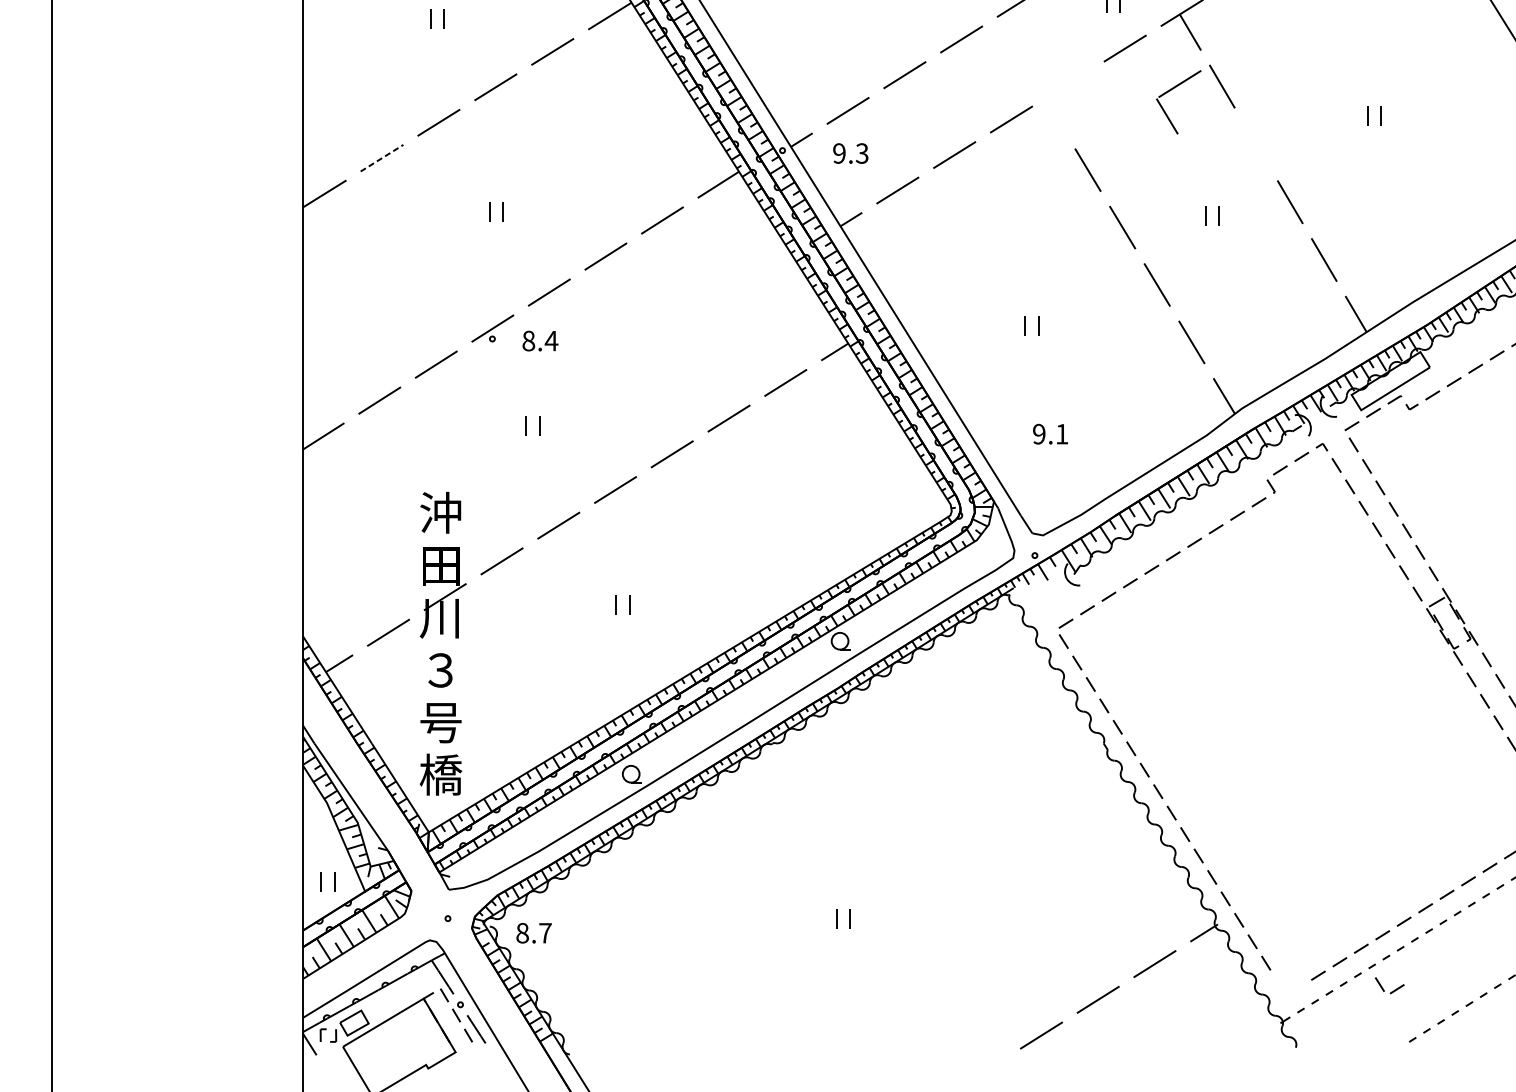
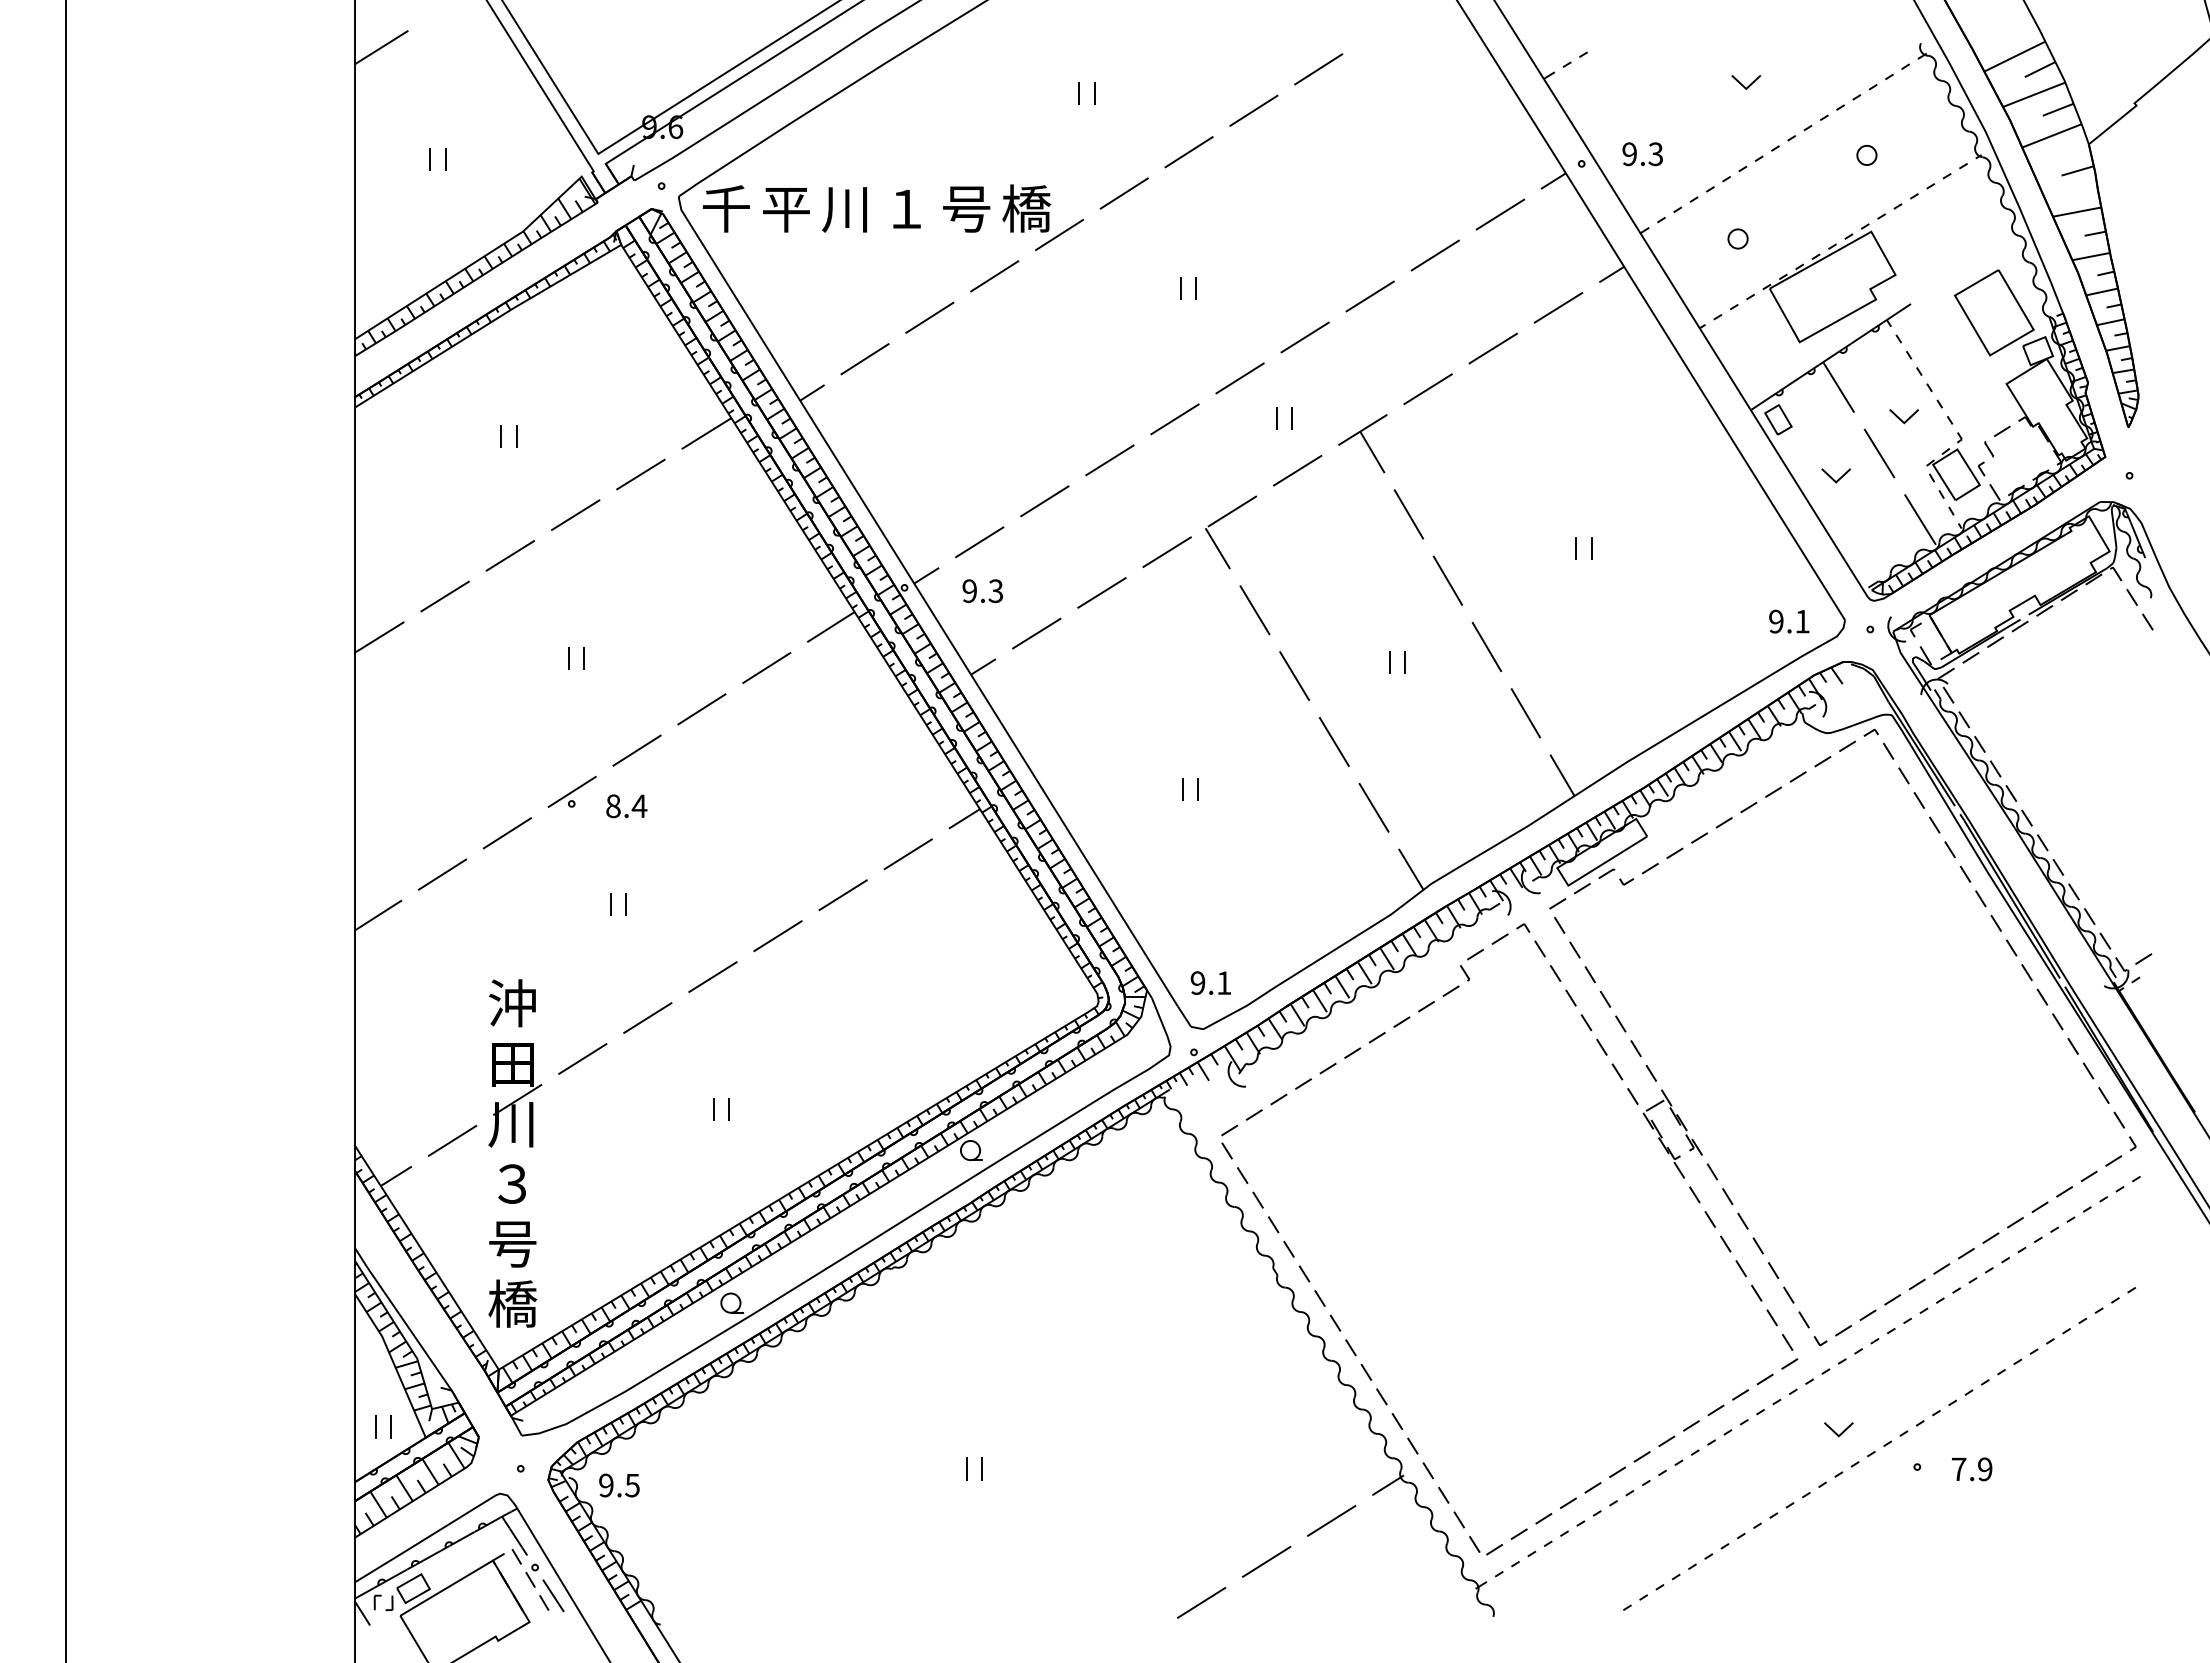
part: (1172, 90) -> (1223, 518), moved
line: (1255, 144) -> (1447, 580), added
line: (382, 158) -> (445, 596), dashed -> solid
text: (1050, 433) -> (1210, 982), moved
text: (534, 933) -> (619, 1485), 8.7 -> 9.5
part: (1392, 990) -> (1489, 1551), moved

